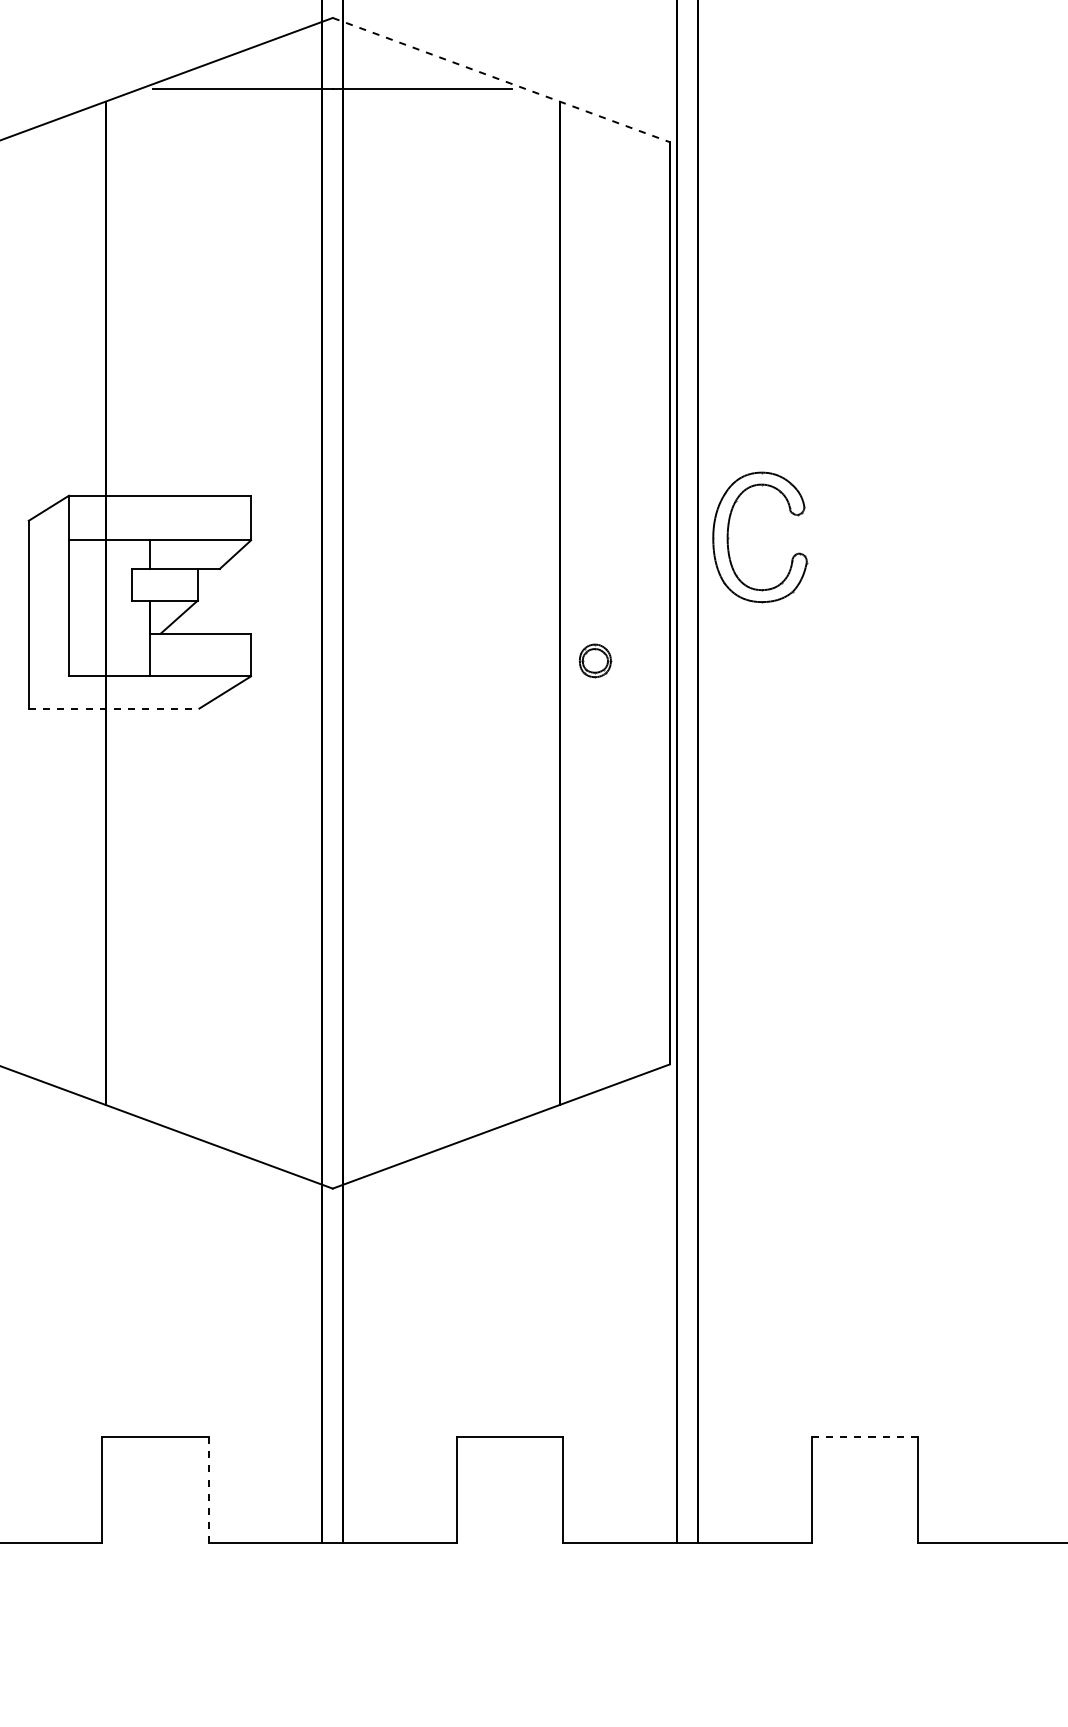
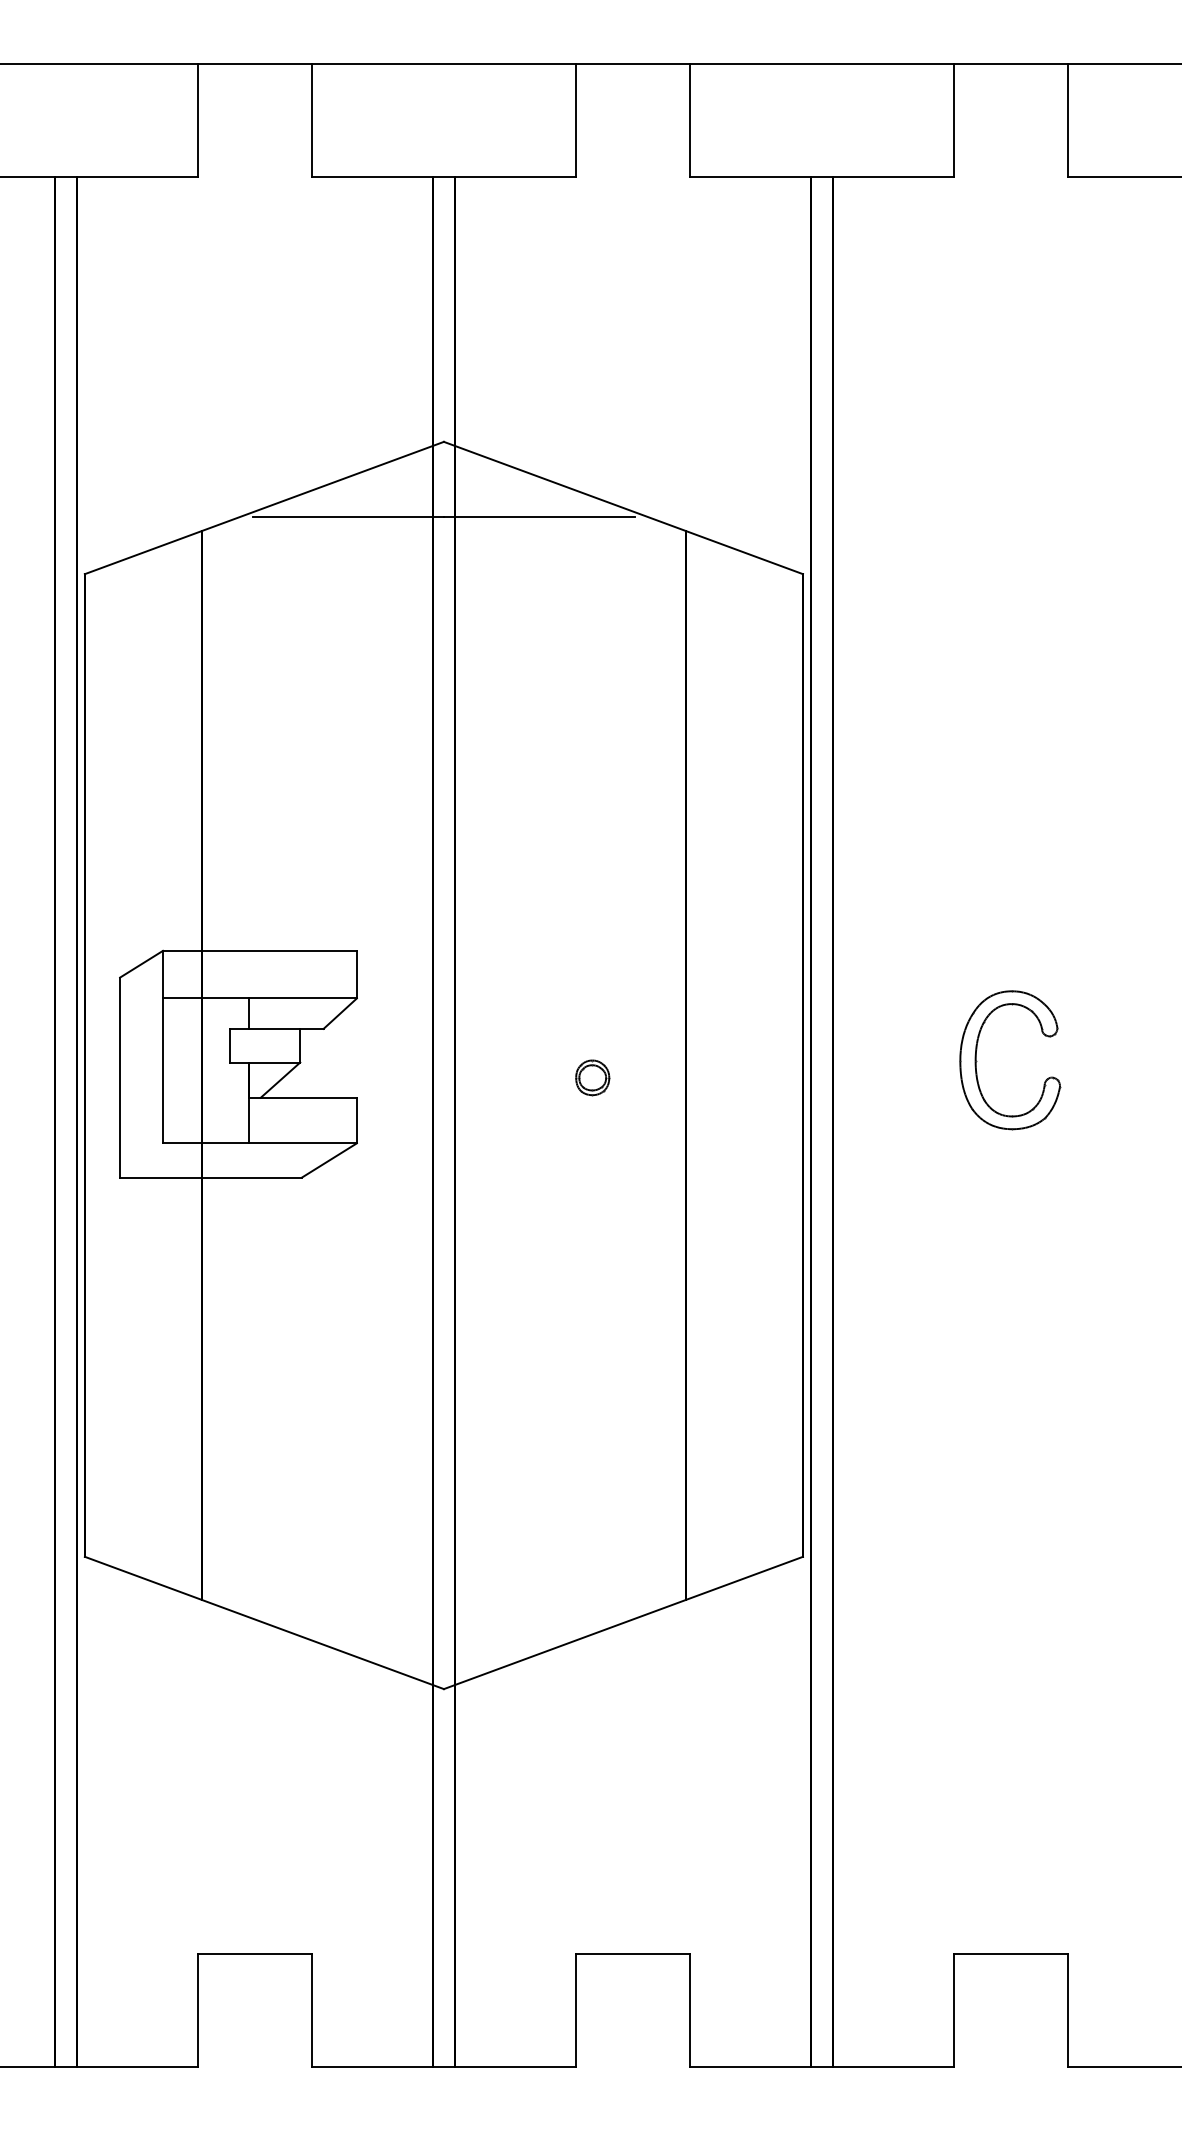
line: (501, 80) -> (623, 508), dashed -> solid
part: (729, 538) -> (977, 1061), moved
part: (595, 660) -> (592, 1077), moved
line: (113, 708) -> (210, 1177), dashed -> solid
line: (864, 1436) -> (1010, 1953), dashed -> solid
line: (208, 1490) -> (311, 2010), dashed -> solid

